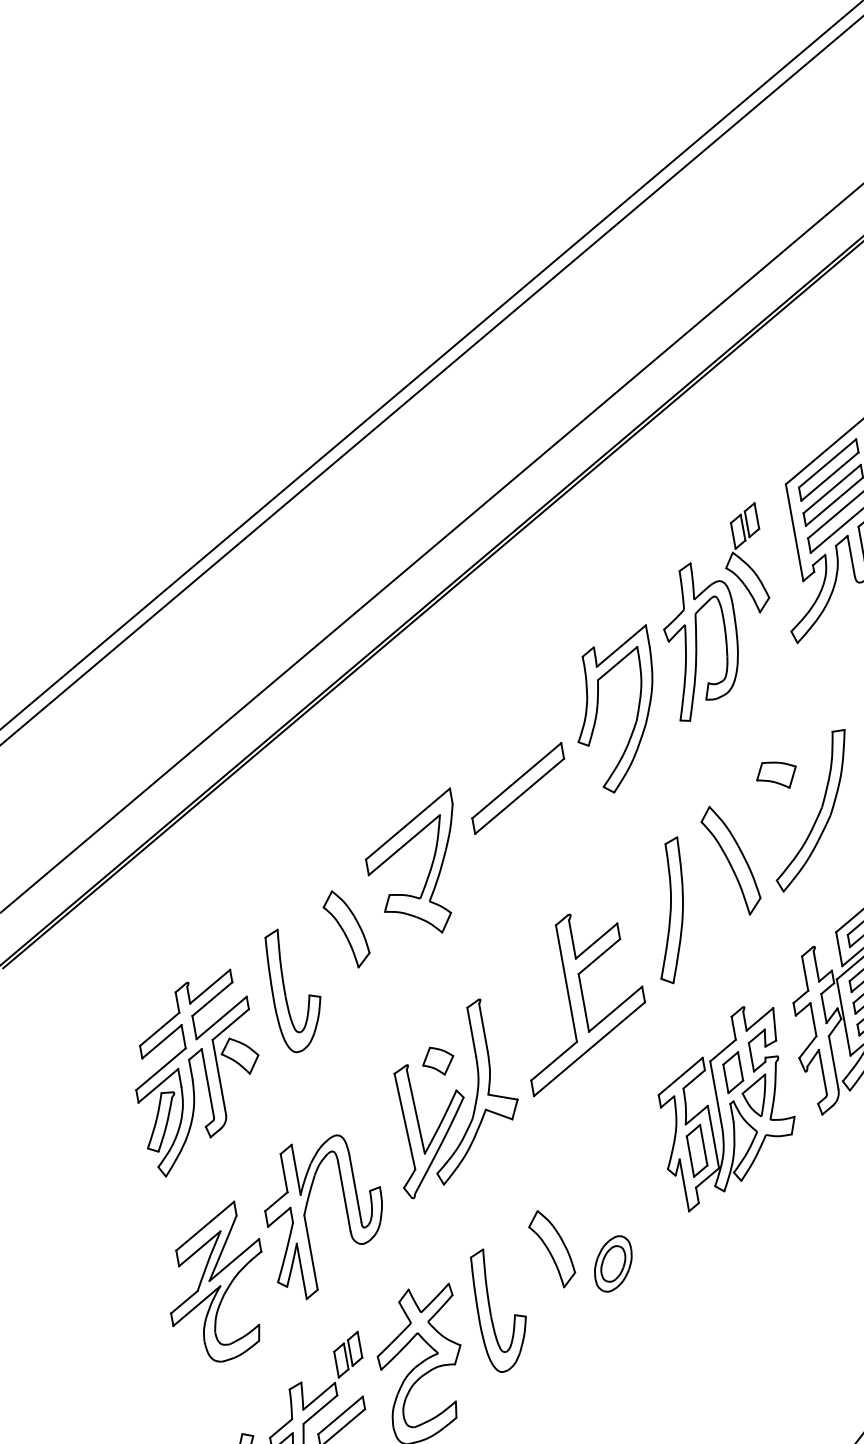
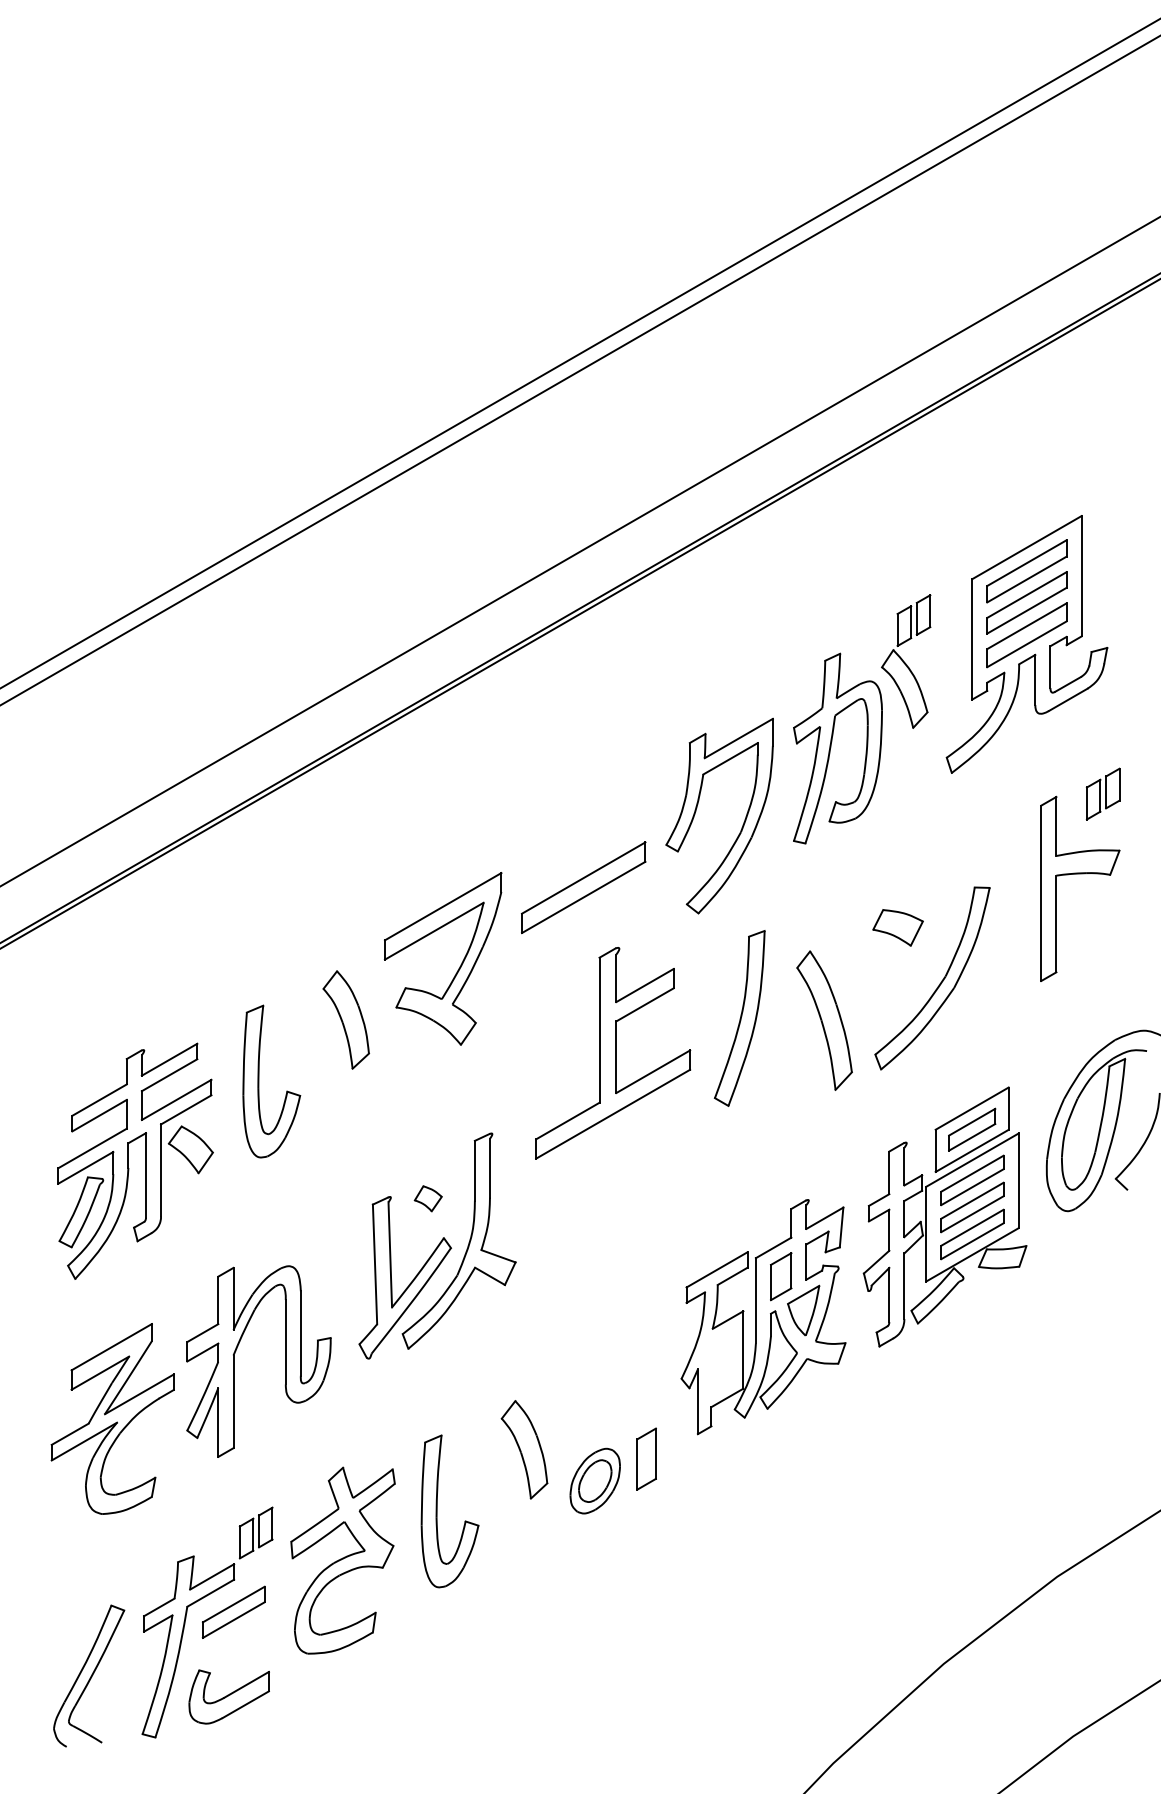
part: (669, 911) -> (739, 1018), moved
part: (581, 1000) -> (613, 1053), moved
part: (438, 1060) -> (428, 1198), size x0.7
part: (696, 1150) -> (646, 1458), moved

